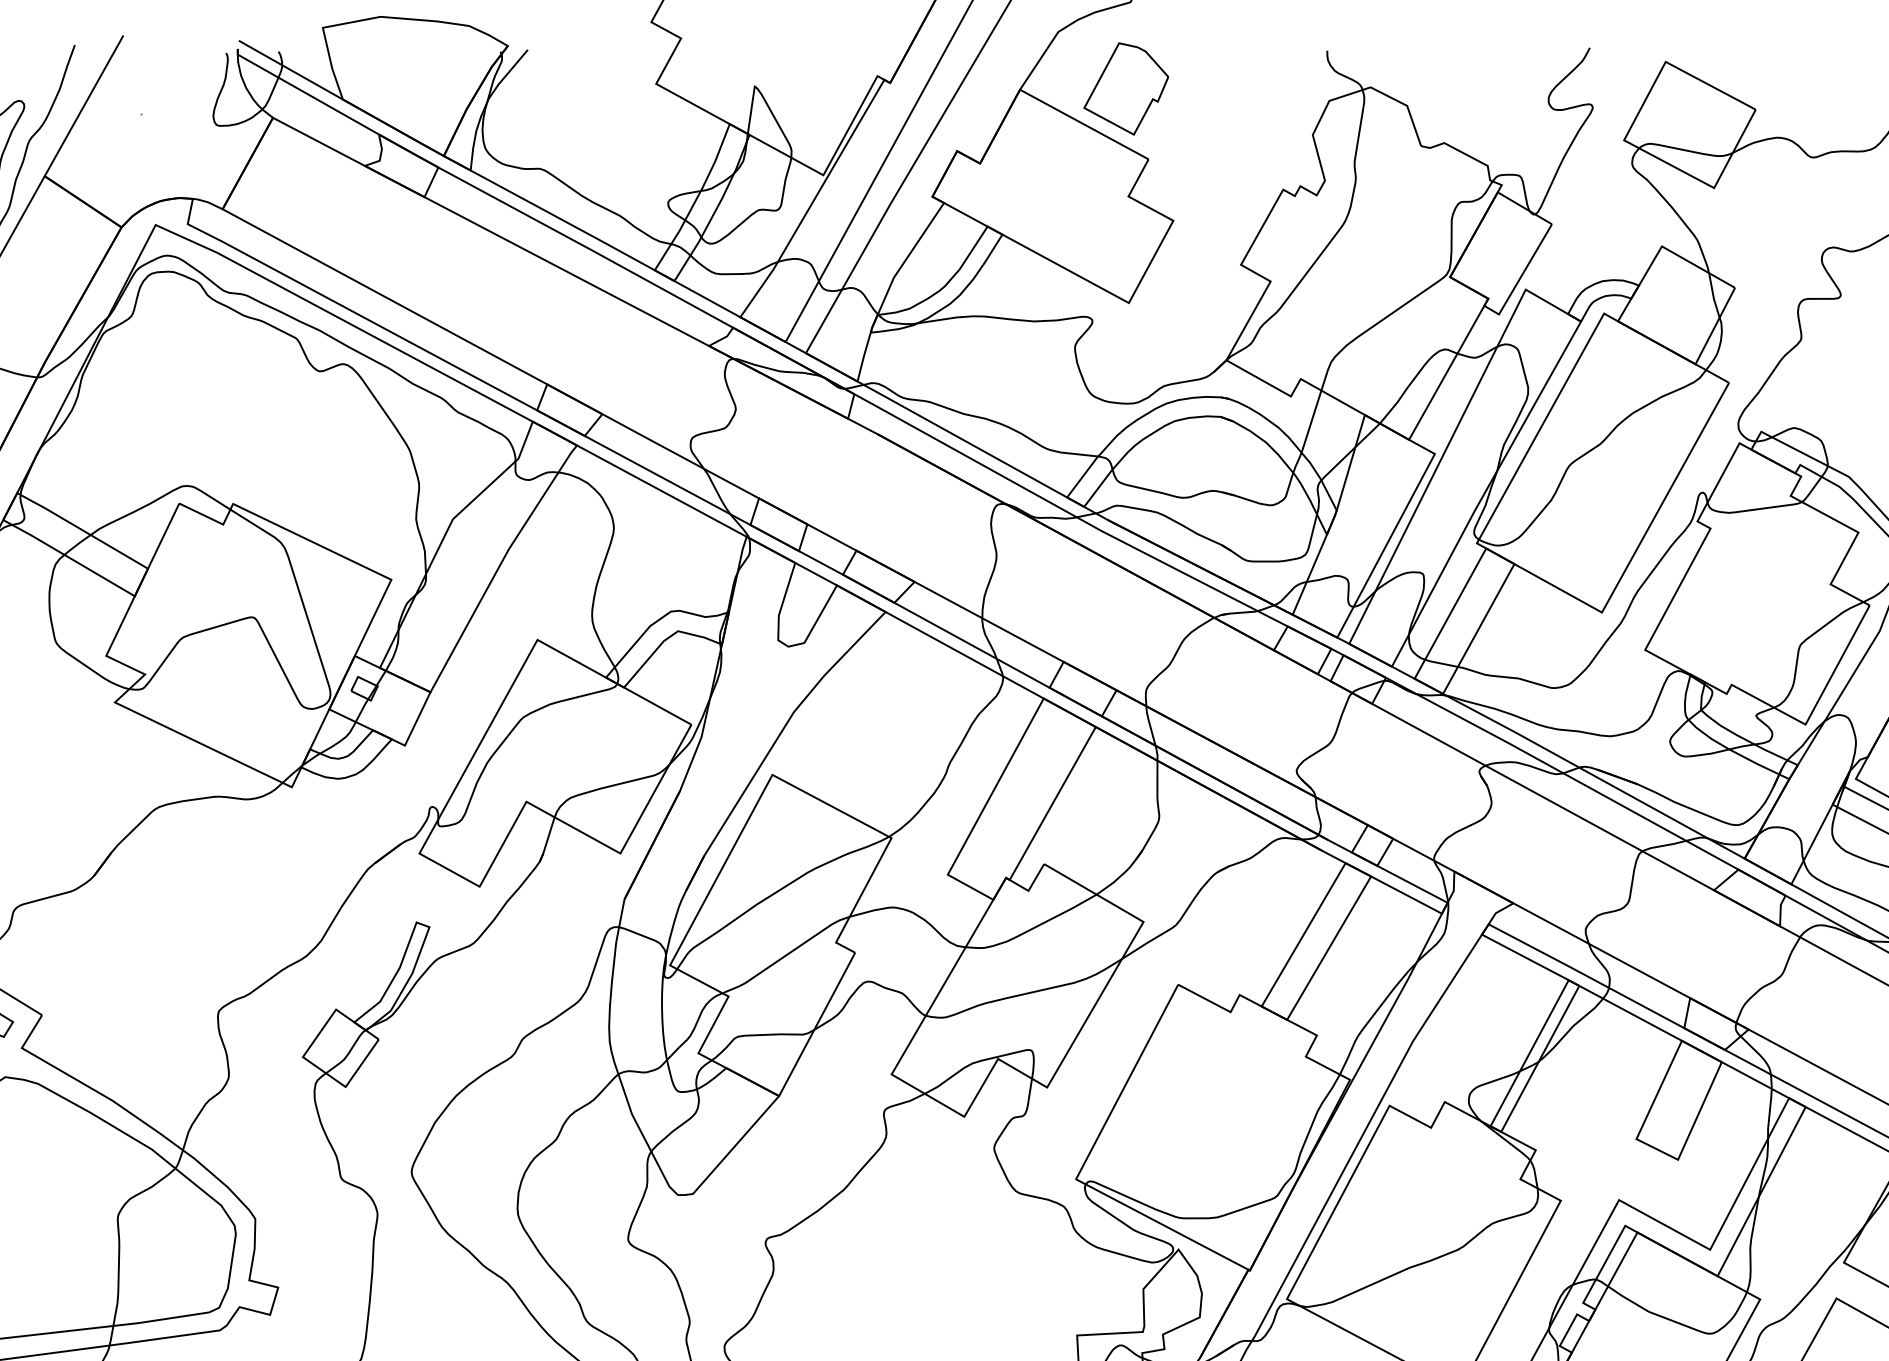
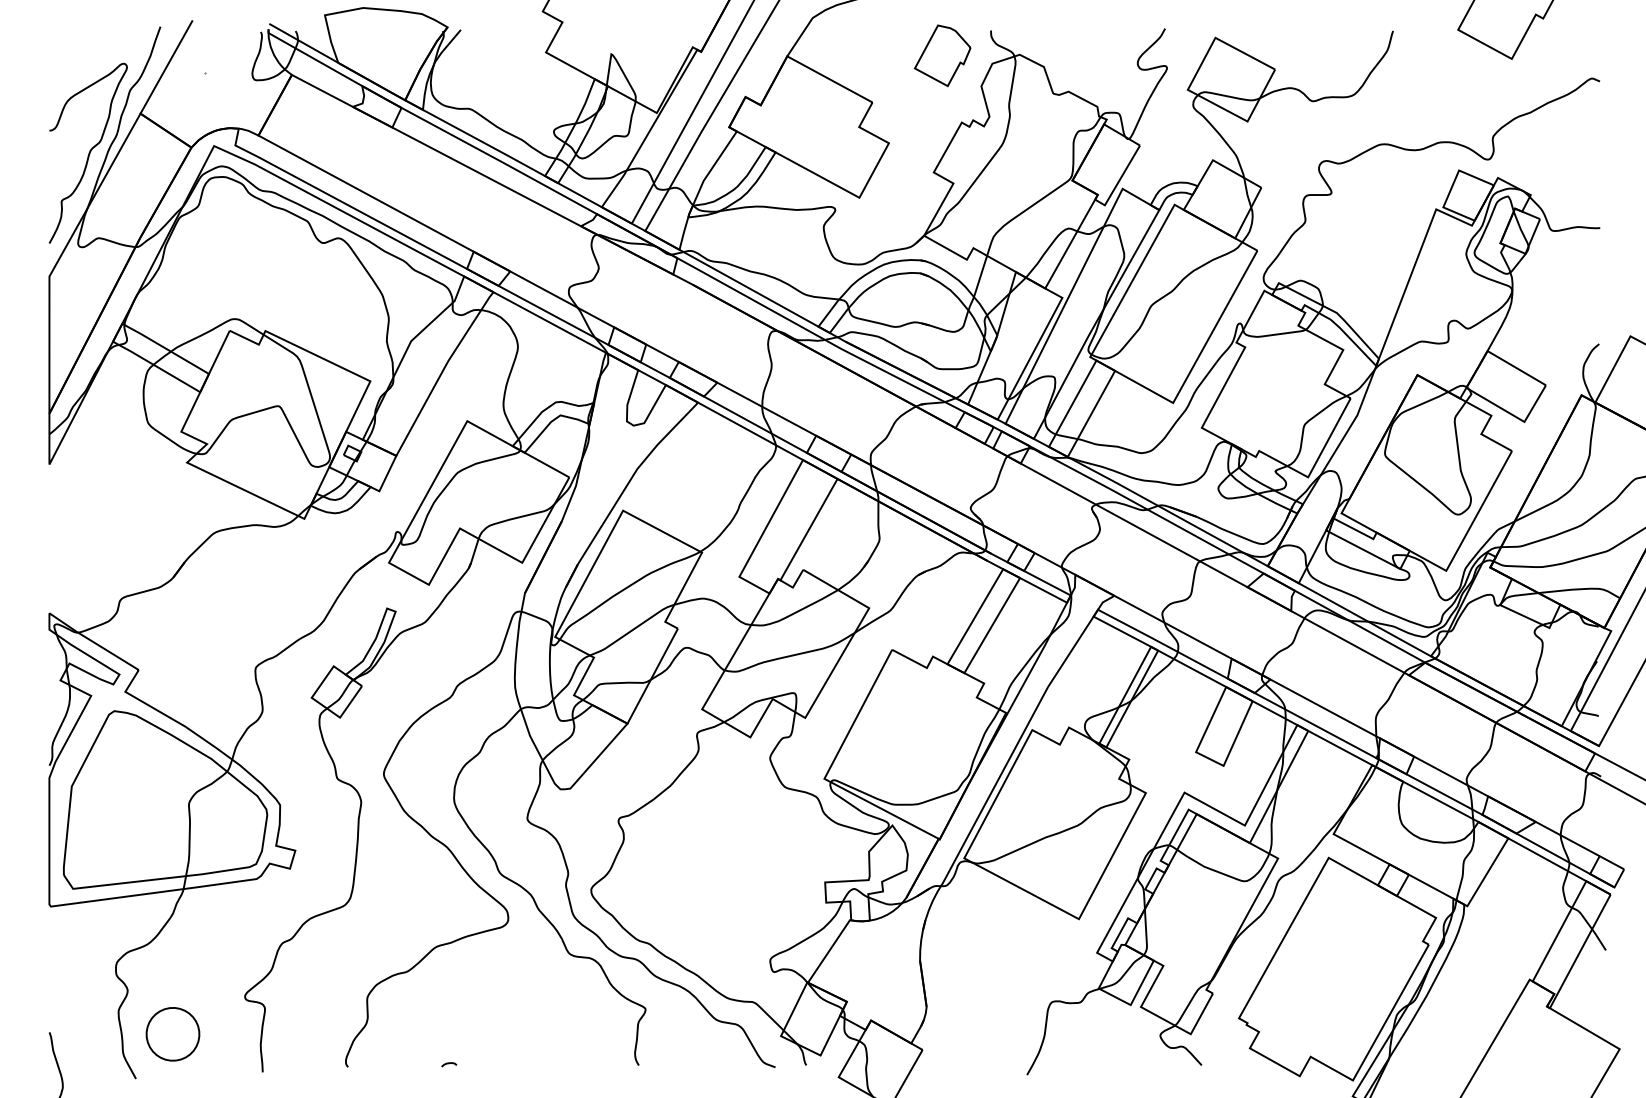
part: (1125, 88) -> (942, 55), moved

